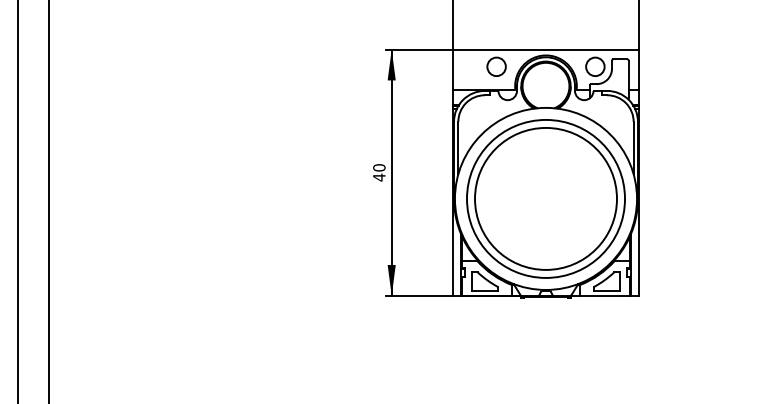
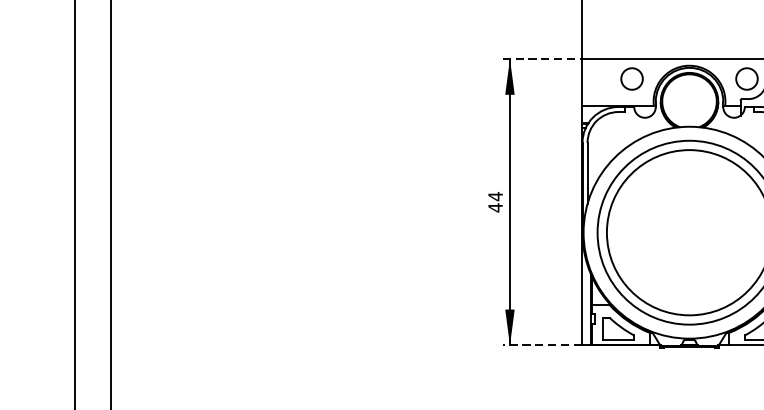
line: (419, 49) -> (542, 58), solid -> dashed
text: (379, 167) -> (495, 196), 40 -> 44
line: (419, 295) -> (542, 345), solid -> dashed

